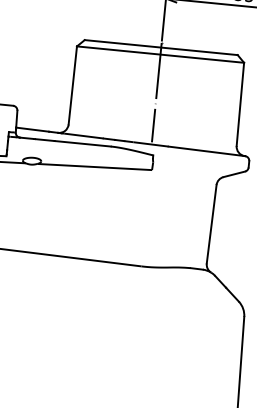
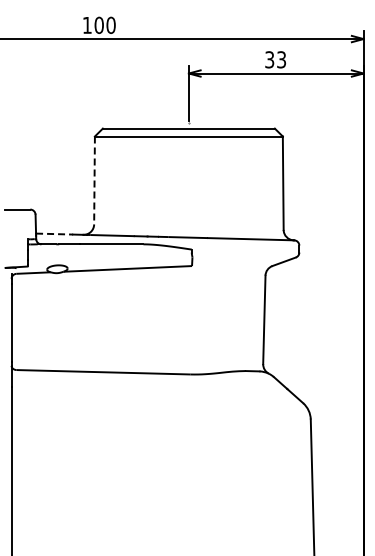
line: (72, 85) -> (94, 180), solid -> dashed
line: (156, 92) -> (188, 179), removed
line: (32, 130) -> (54, 234), solid -> dashed

